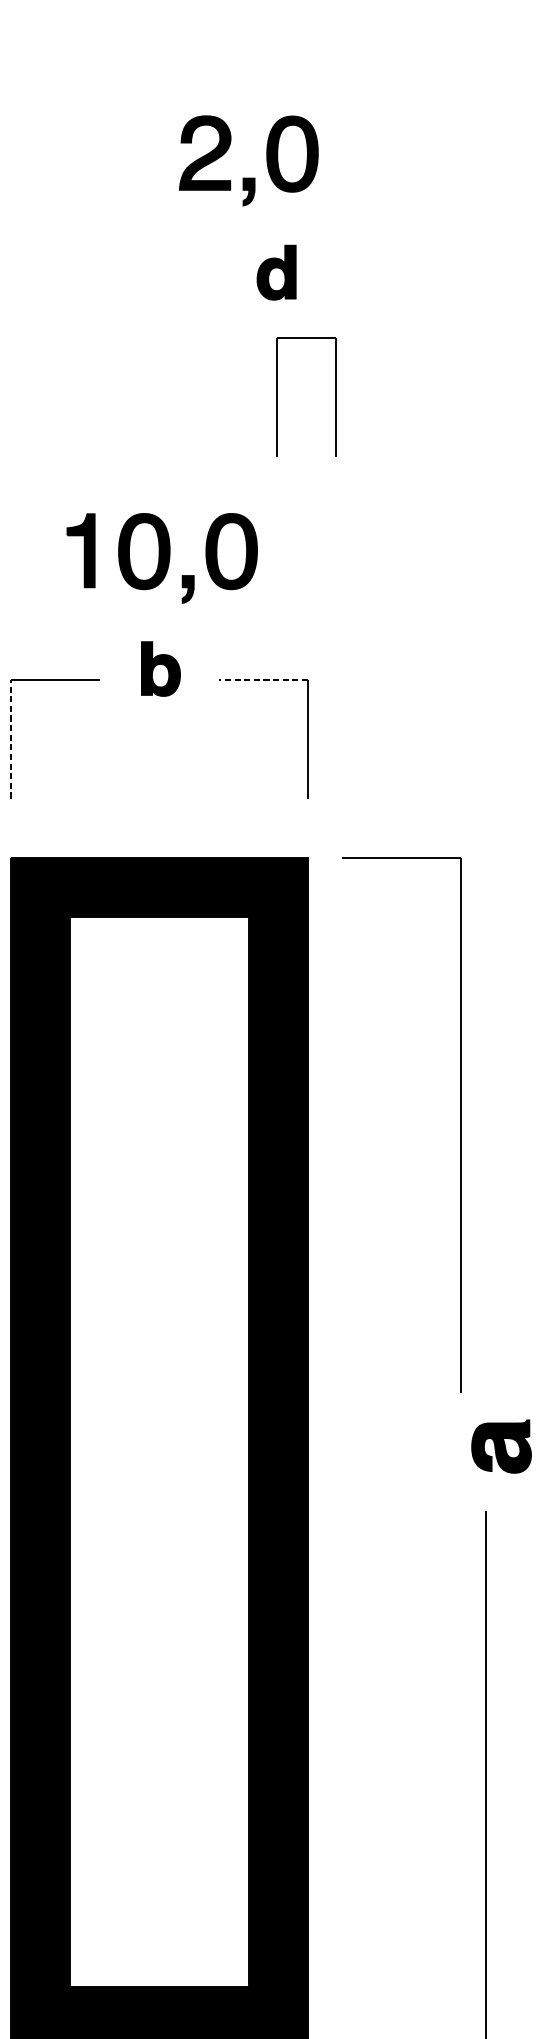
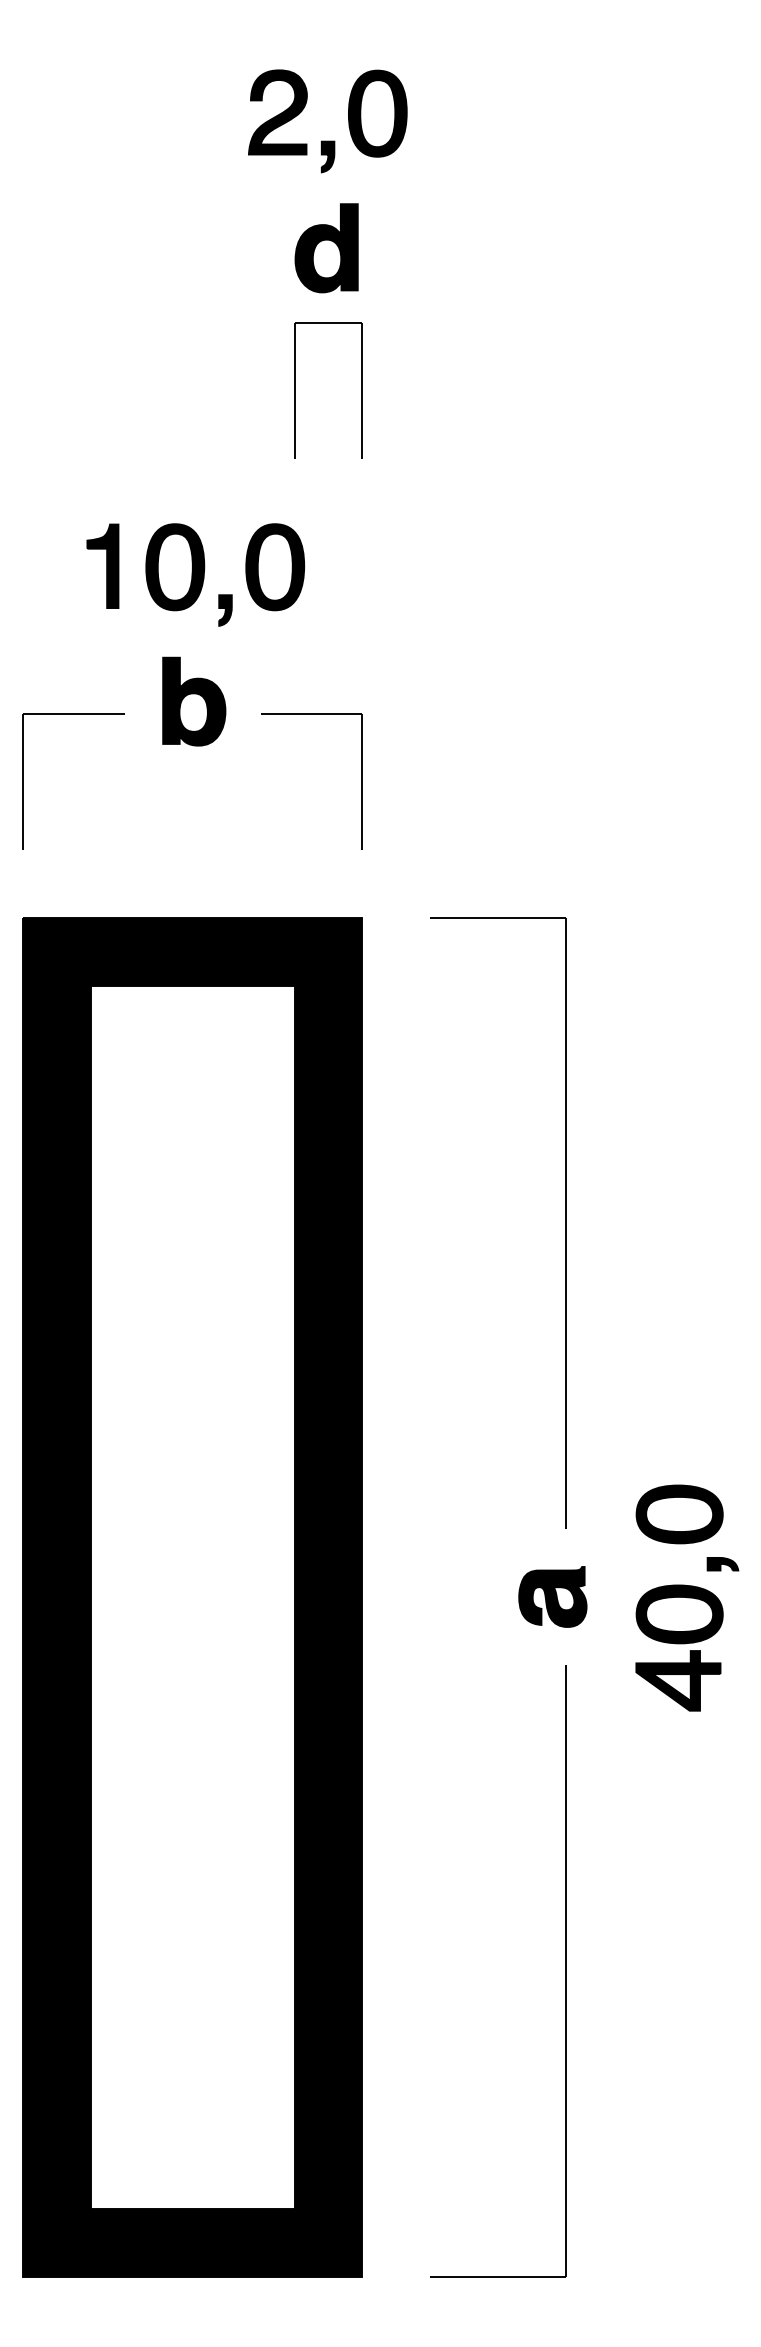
part: (248, 177) -> (327, 140), moved
part: (276, 272) -> (326, 248), size x1.43
part: (277, 397) -> (295, 390), moved
part: (161, 668) -> (194, 701), size x1.43
line: (263, 679) -> (311, 713), dashed -> solid
line: (10, 738) -> (22, 781), dashed -> solid
part: (460, 1124) -> (565, 1222), moved
part: (501, 1446) -> (552, 1596), moved

